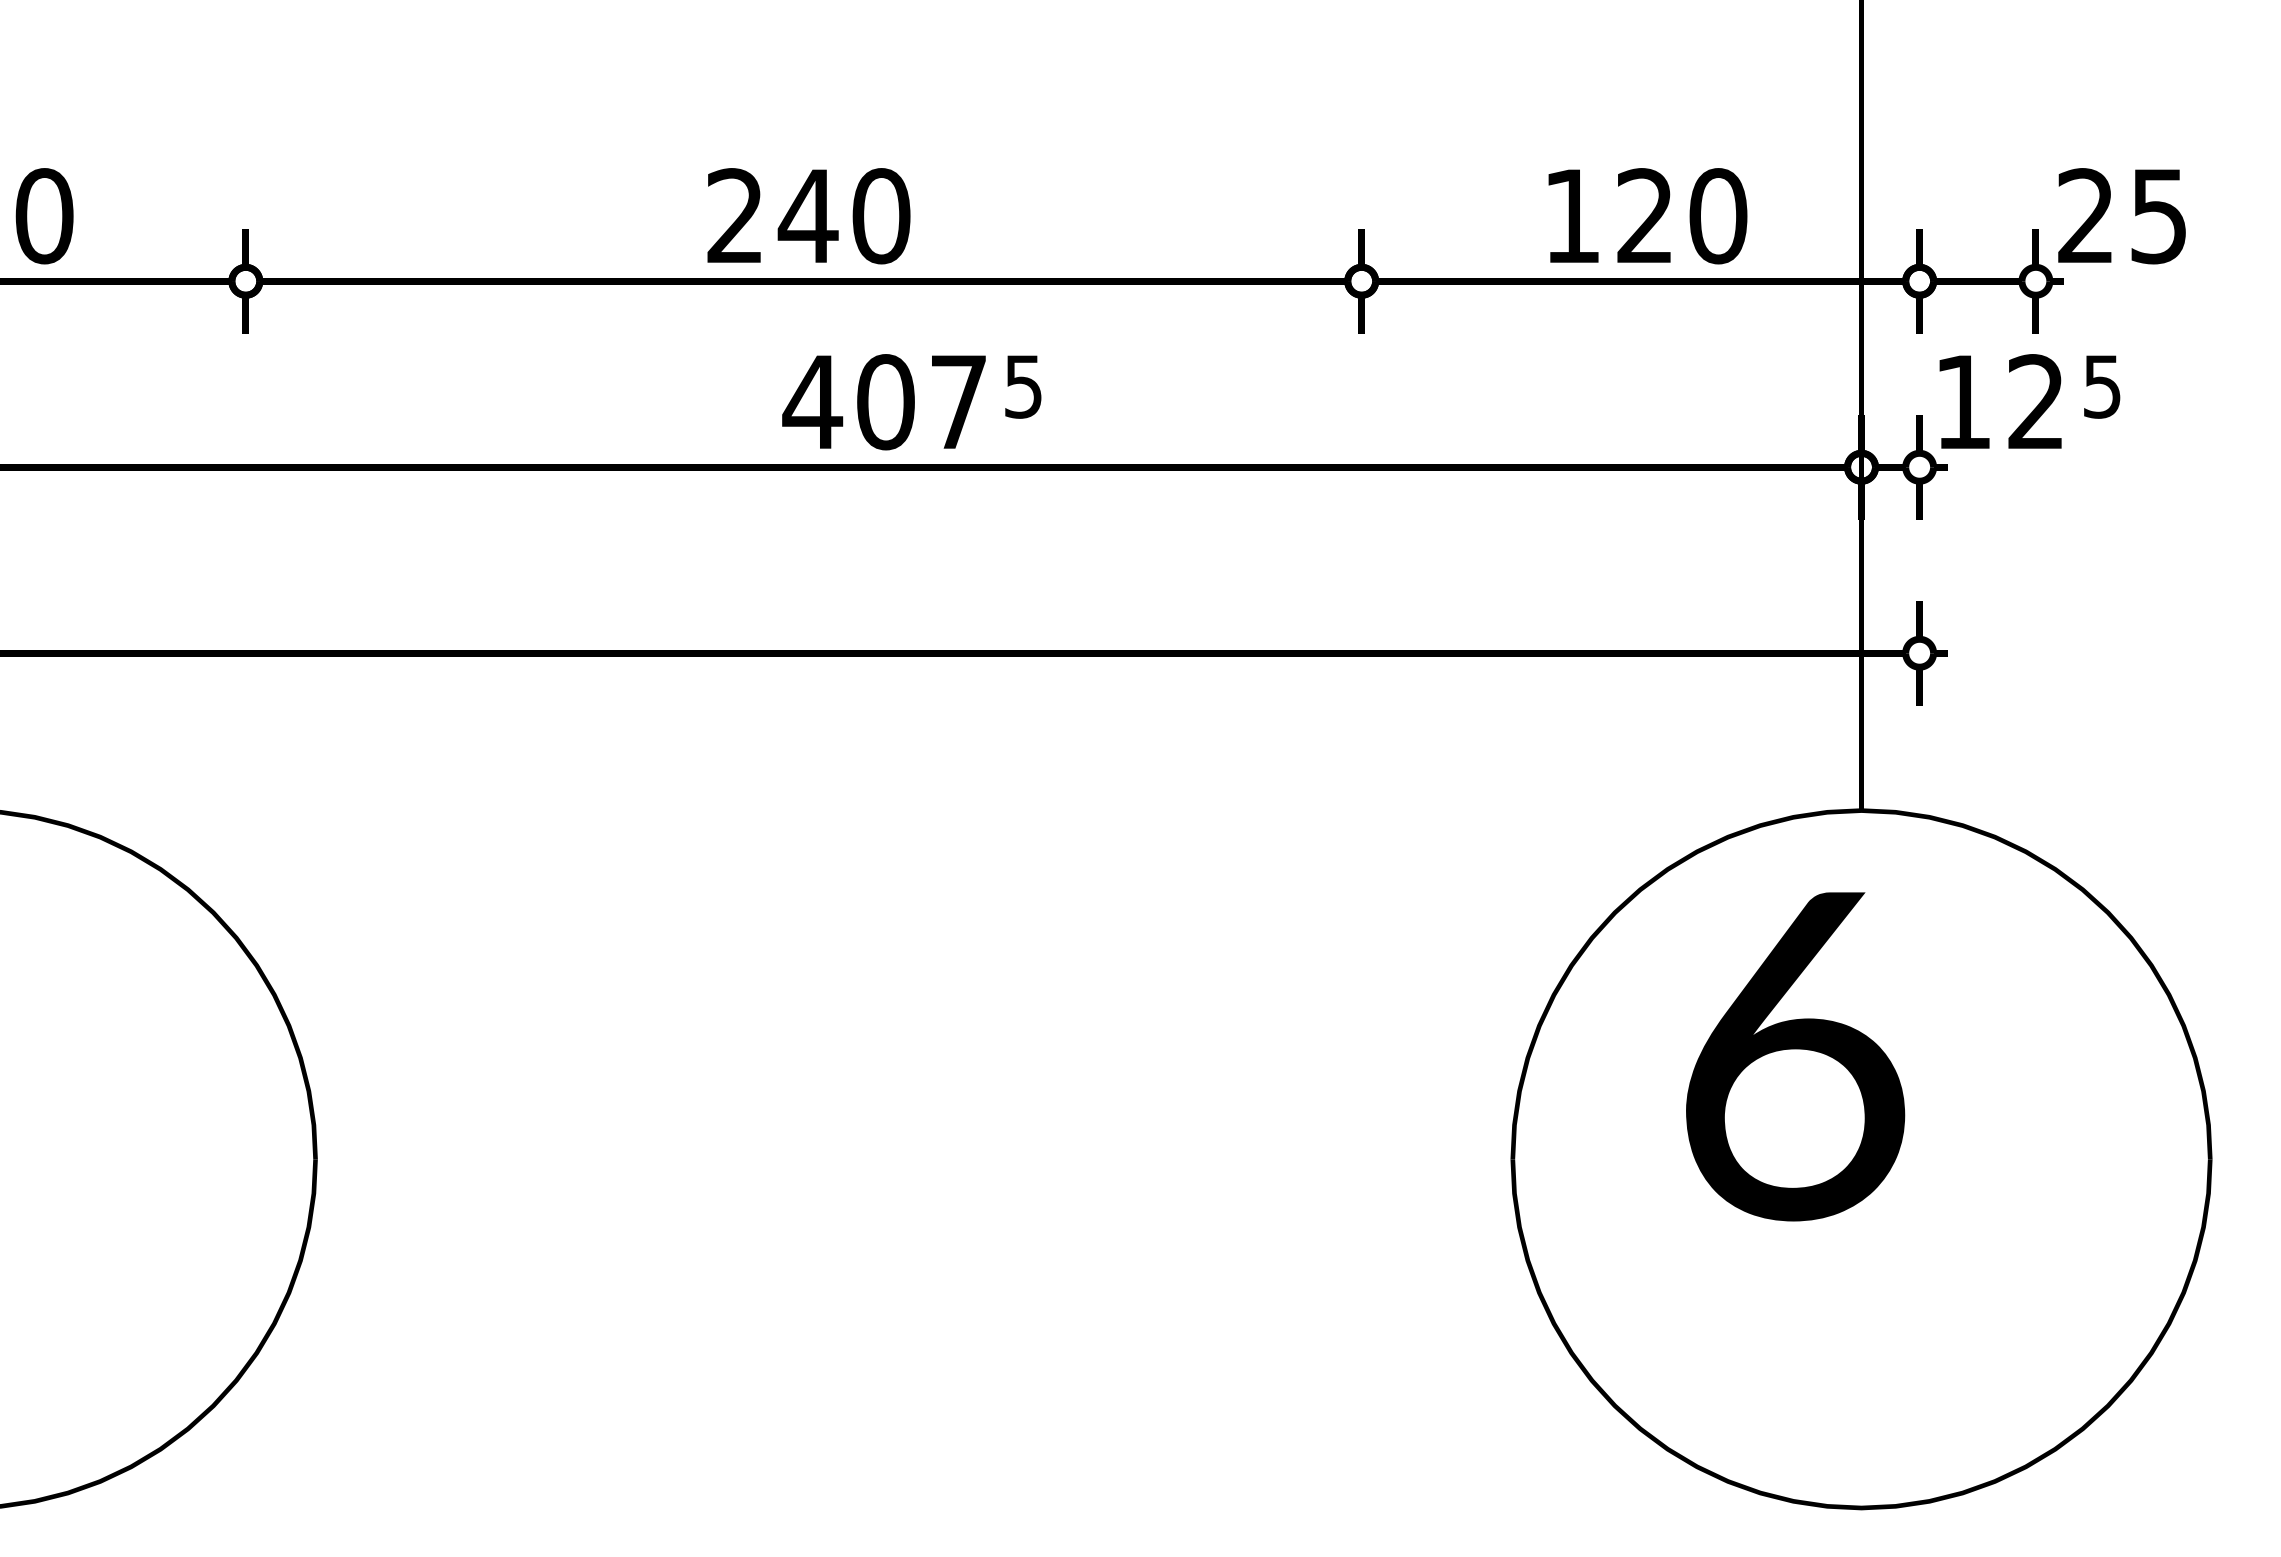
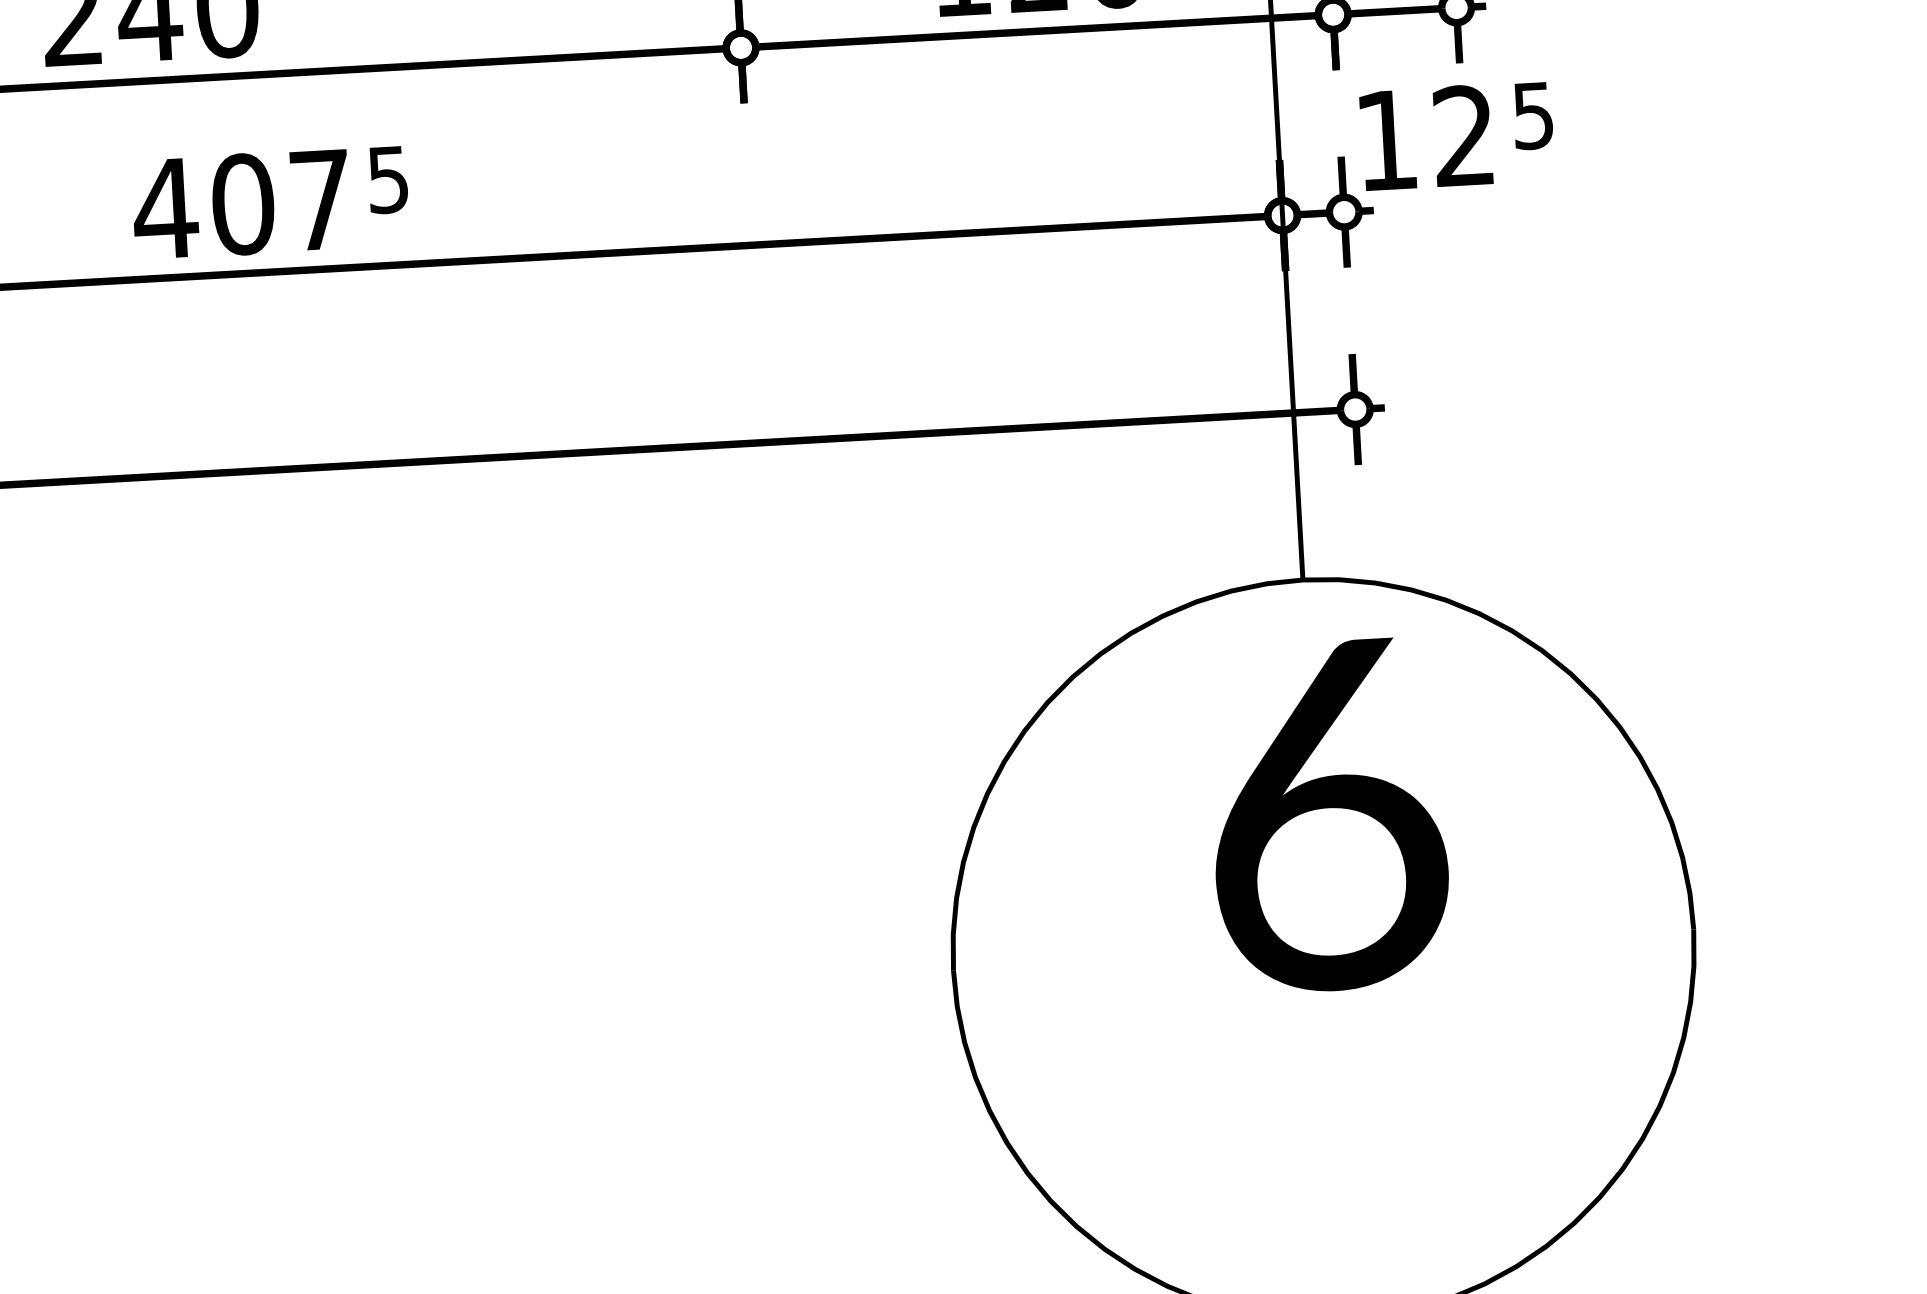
text: (1795, 1056) -> (1328, 815), moved

